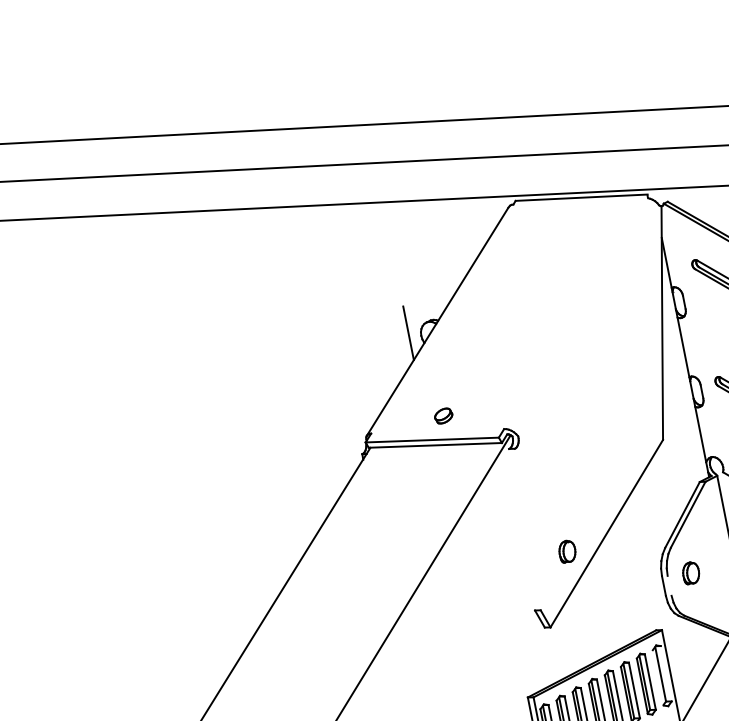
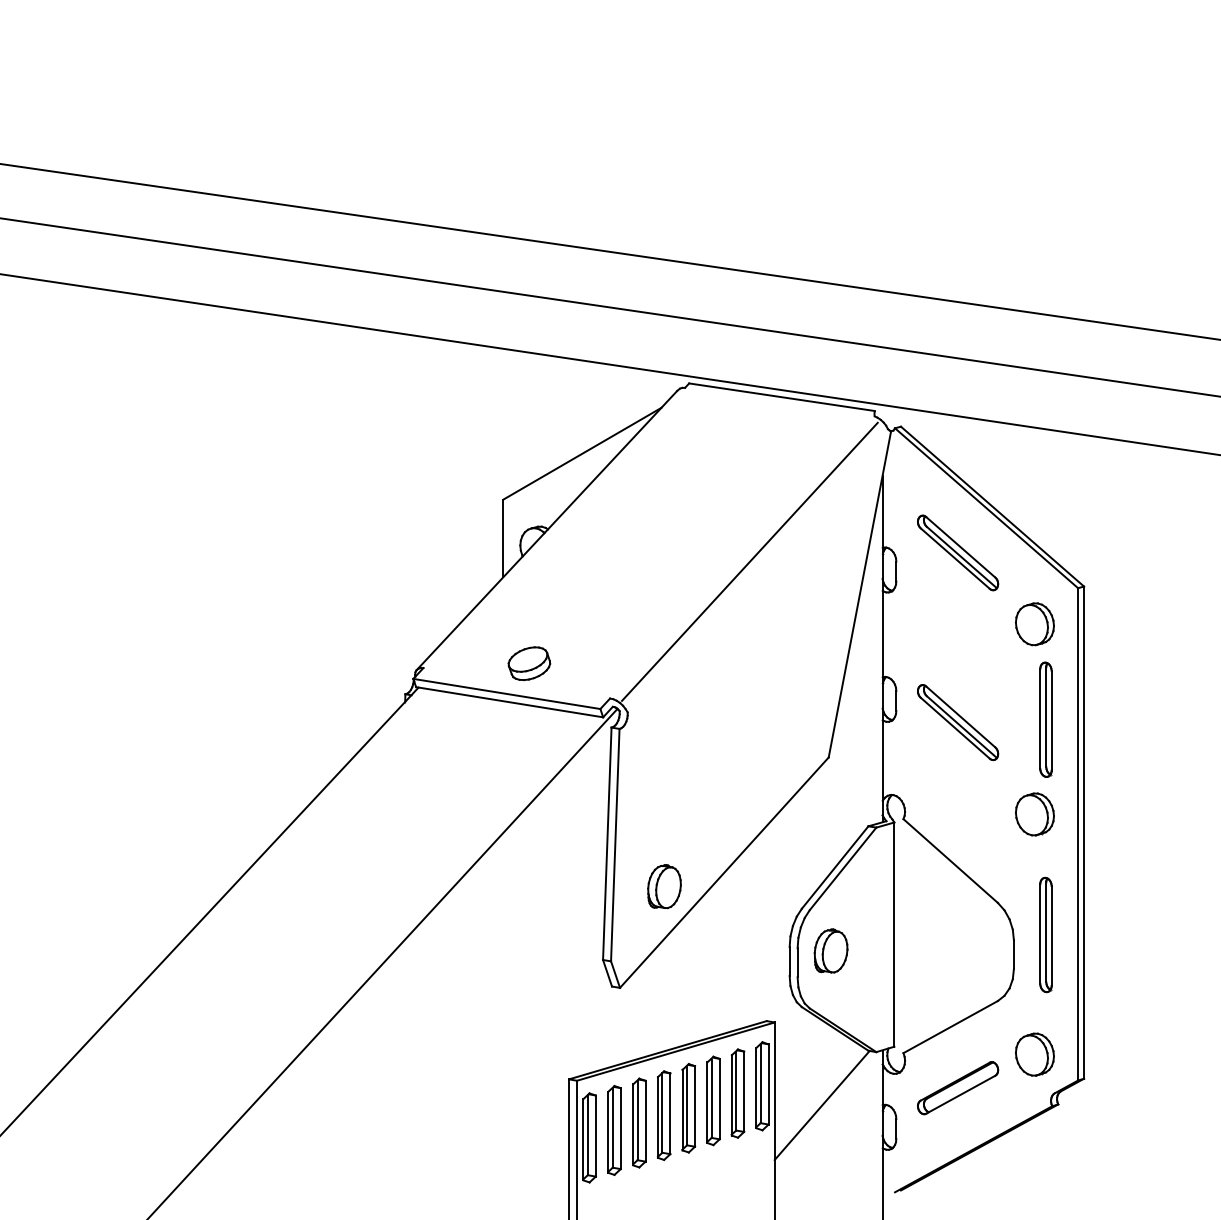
line: (451, 263) -> (582, 453), added
line: (581, 315) -> (749, 561), added
part: (443, 415) -> (529, 663), size x1.67
line: (522, 529) -> (607, 843), added
line: (527, 529) -> (615, 844), added
part: (567, 551) -> (664, 886), size x1.43
part: (690, 572) -> (830, 950), size x1.43
line: (669, 585) -> (797, 962), added
line: (666, 673) -> (768, 1084), added
line: (658, 677) -> (756, 1087), added

